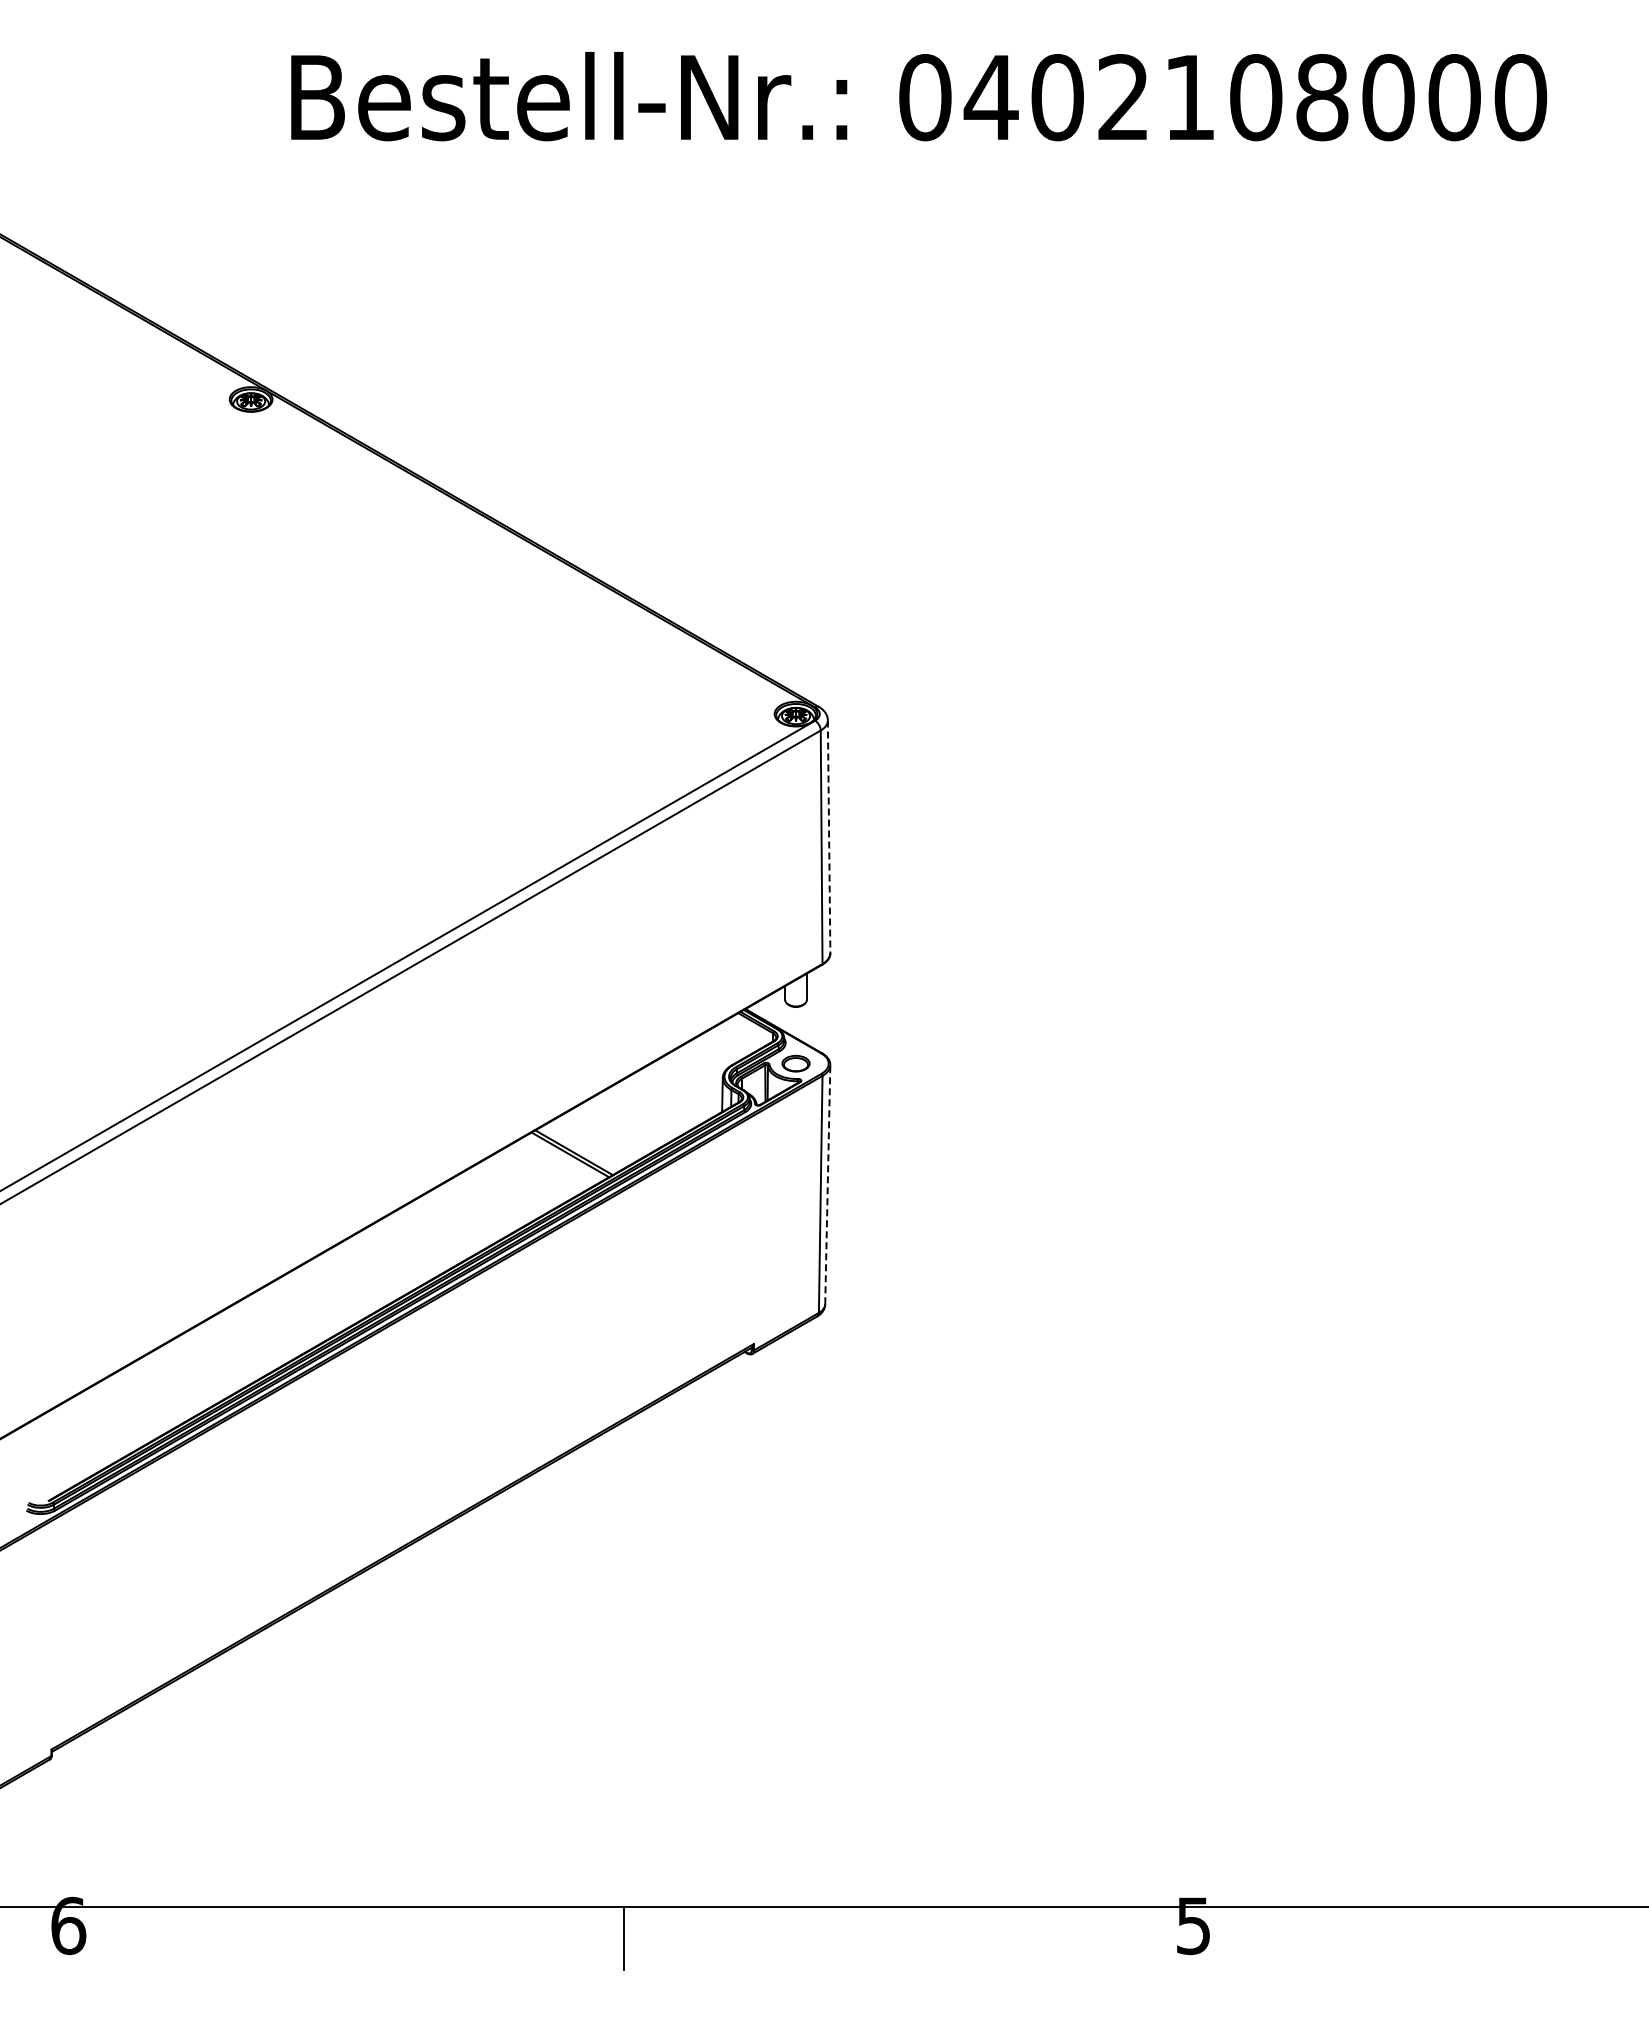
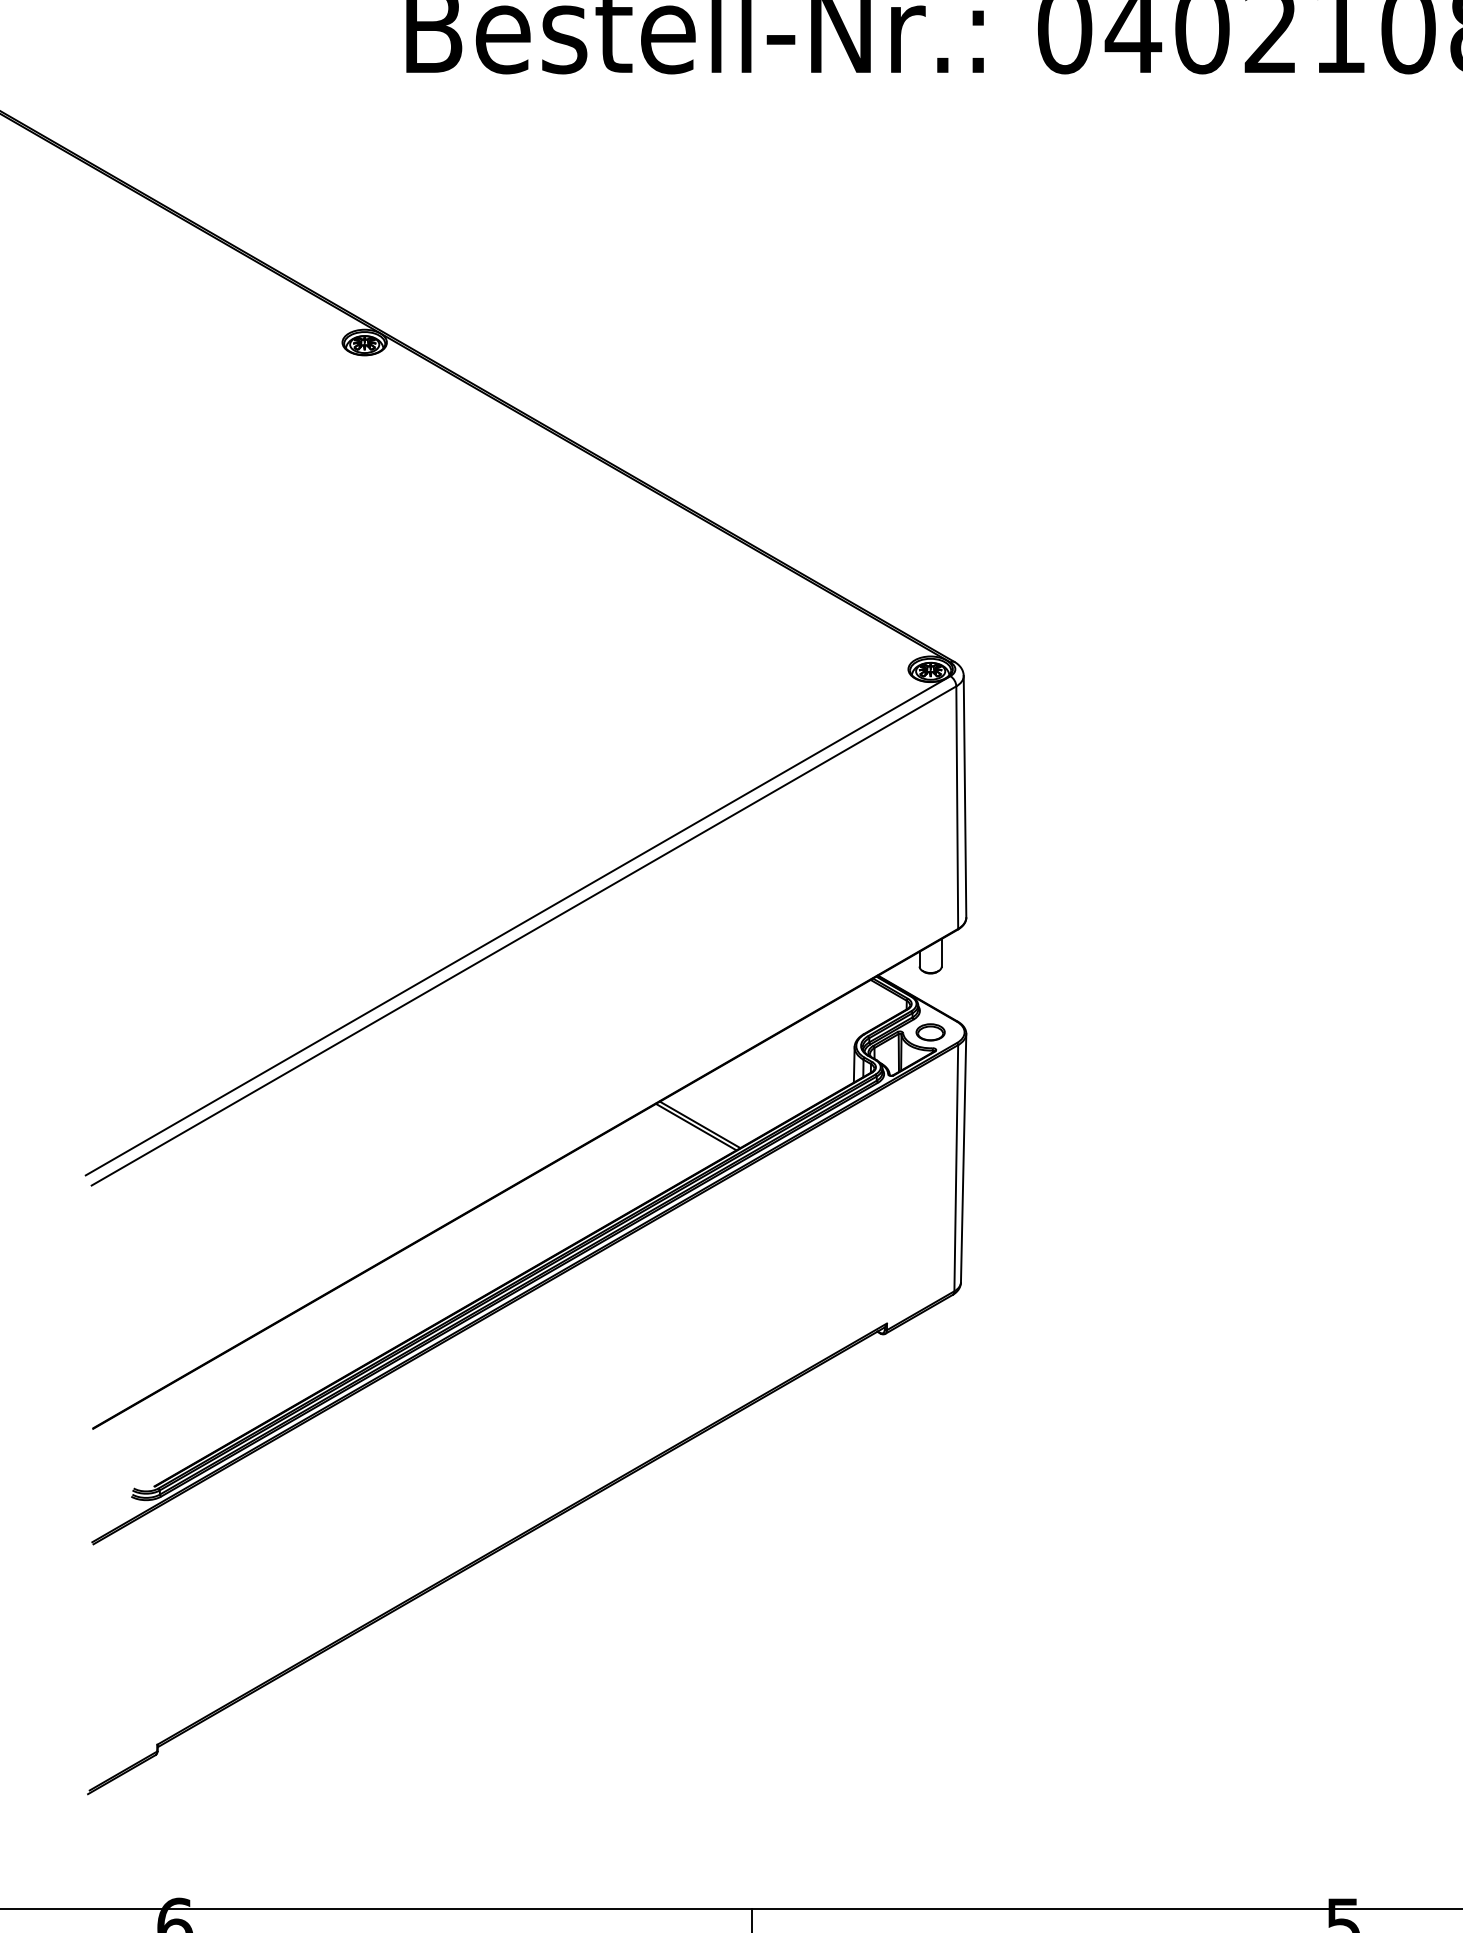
line: (829, 837) -> (965, 797), dashed -> solid
line: (827, 1184) -> (963, 1157), dashed -> solid

